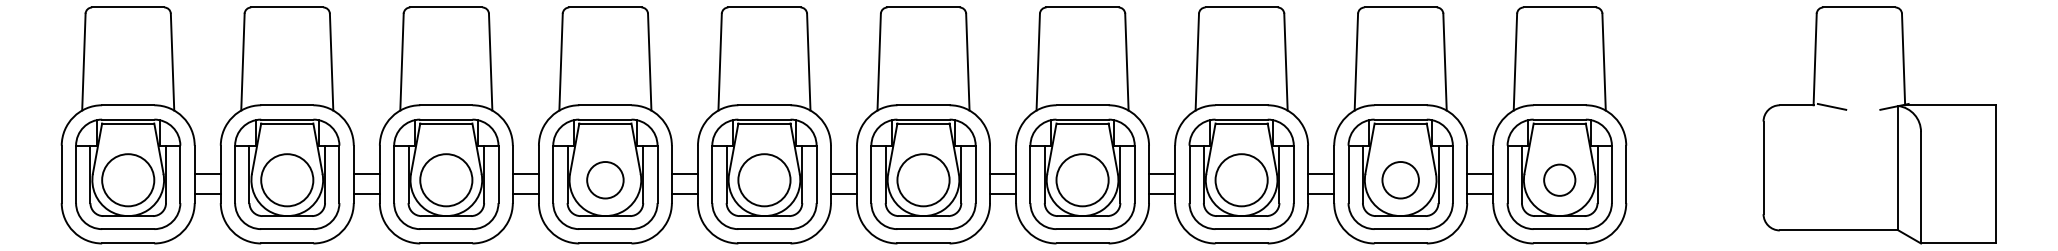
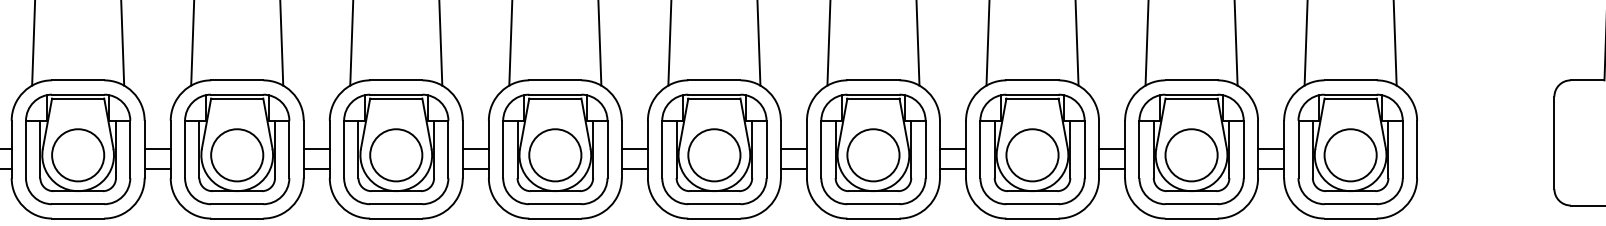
circle: (605, 180) -> (396, 155), size x1.43
circle: (1400, 180) -> (1191, 155), size x1.43
circle: (1559, 180) -> (1350, 155), size x1.67

